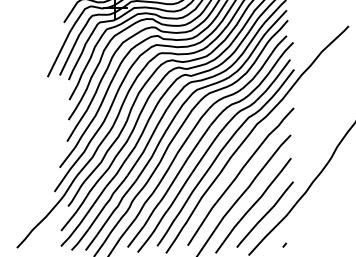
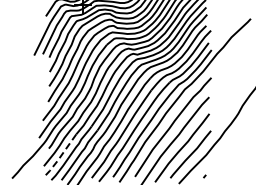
line: (82, 218) -> (59, 157), solid -> dashed

